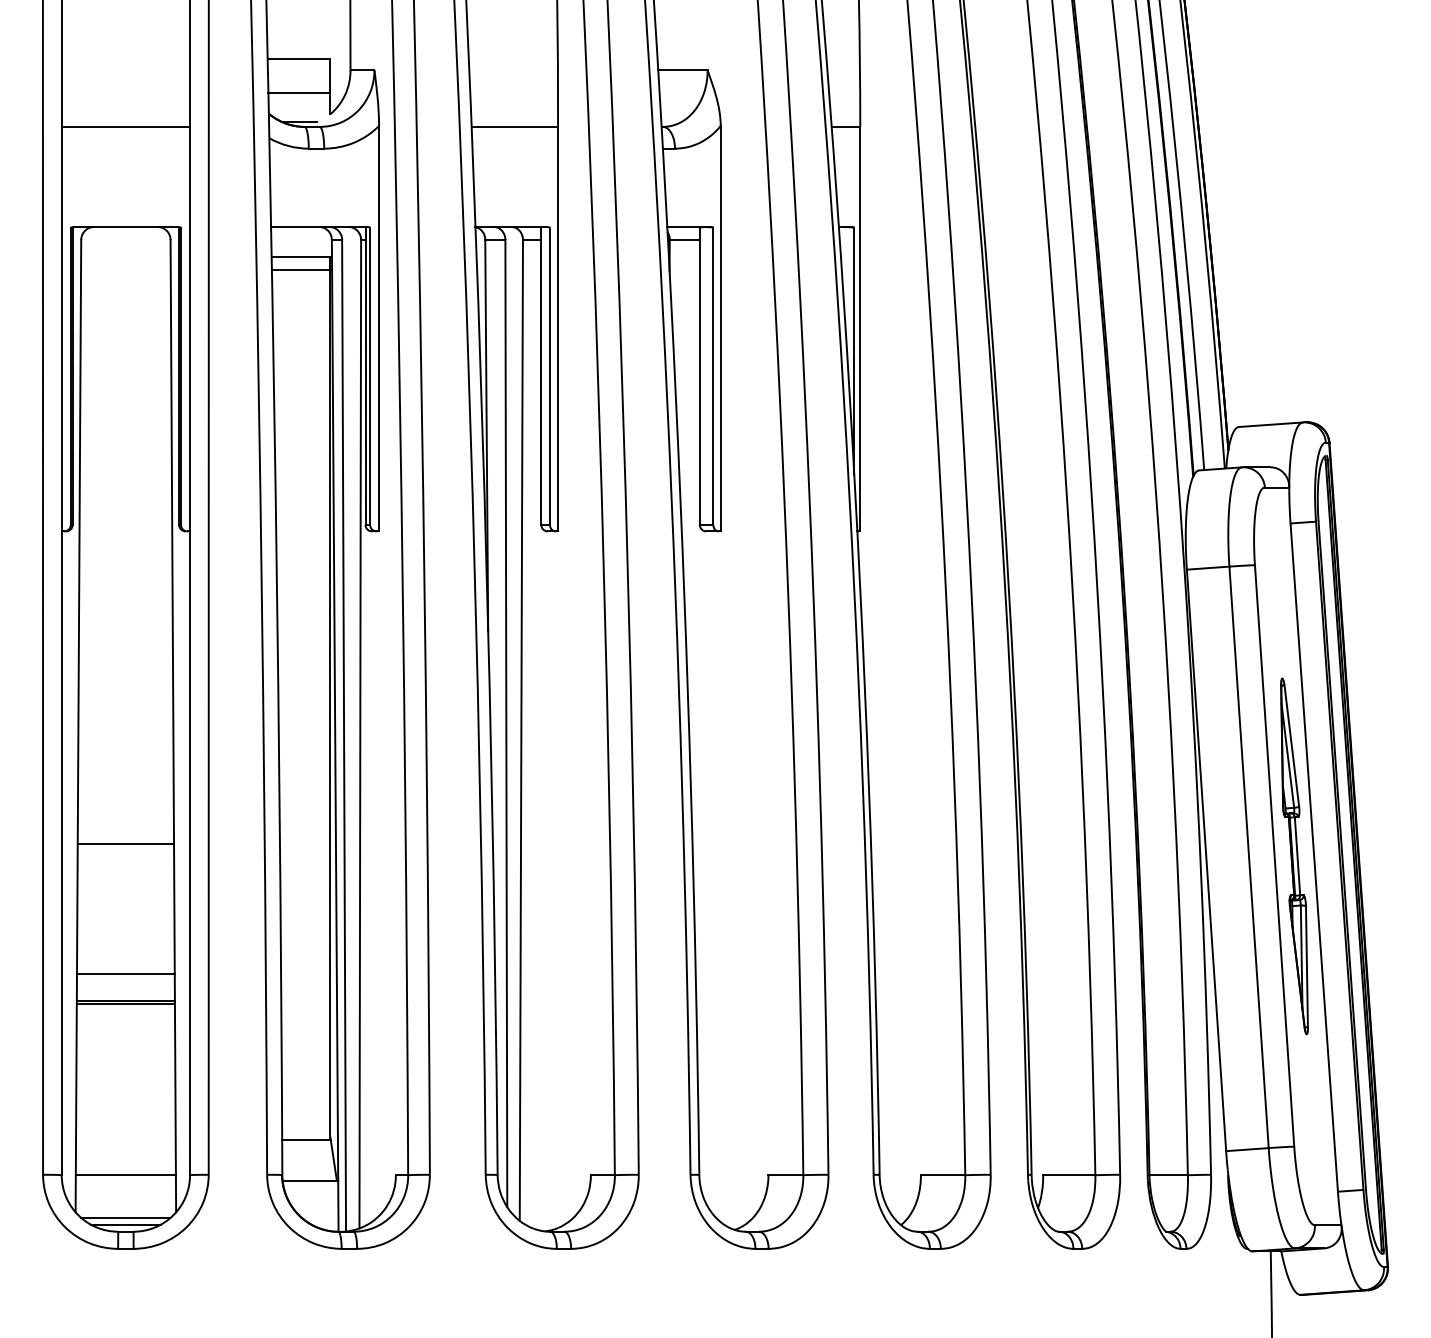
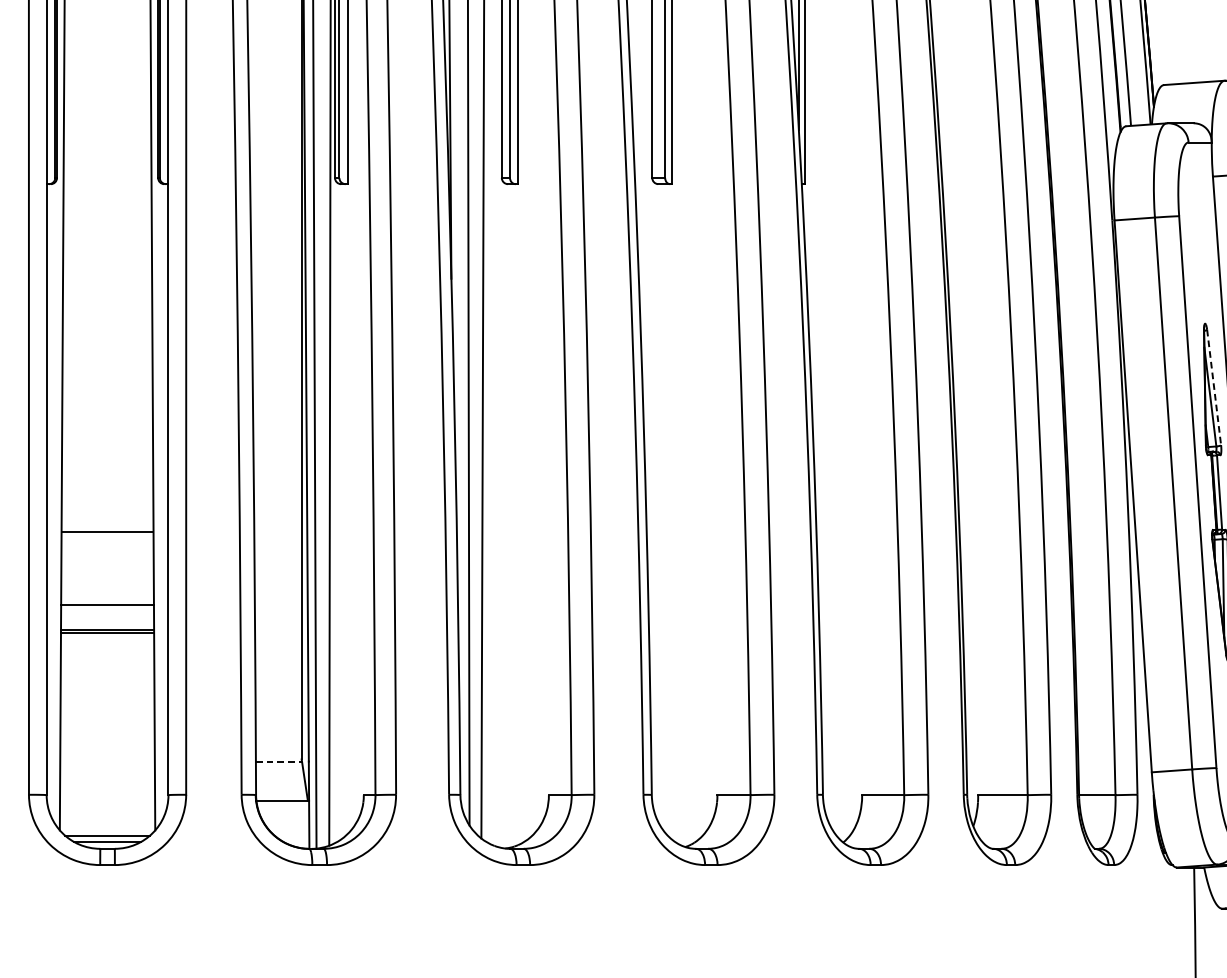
line: (1291, 746) -> (1213, 388), solid -> dashed
line: (125, 844) -> (107, 531), moved
line: (306, 1139) -> (278, 761), solid -> dashed
line: (125, 1174) -> (107, 794), removed

